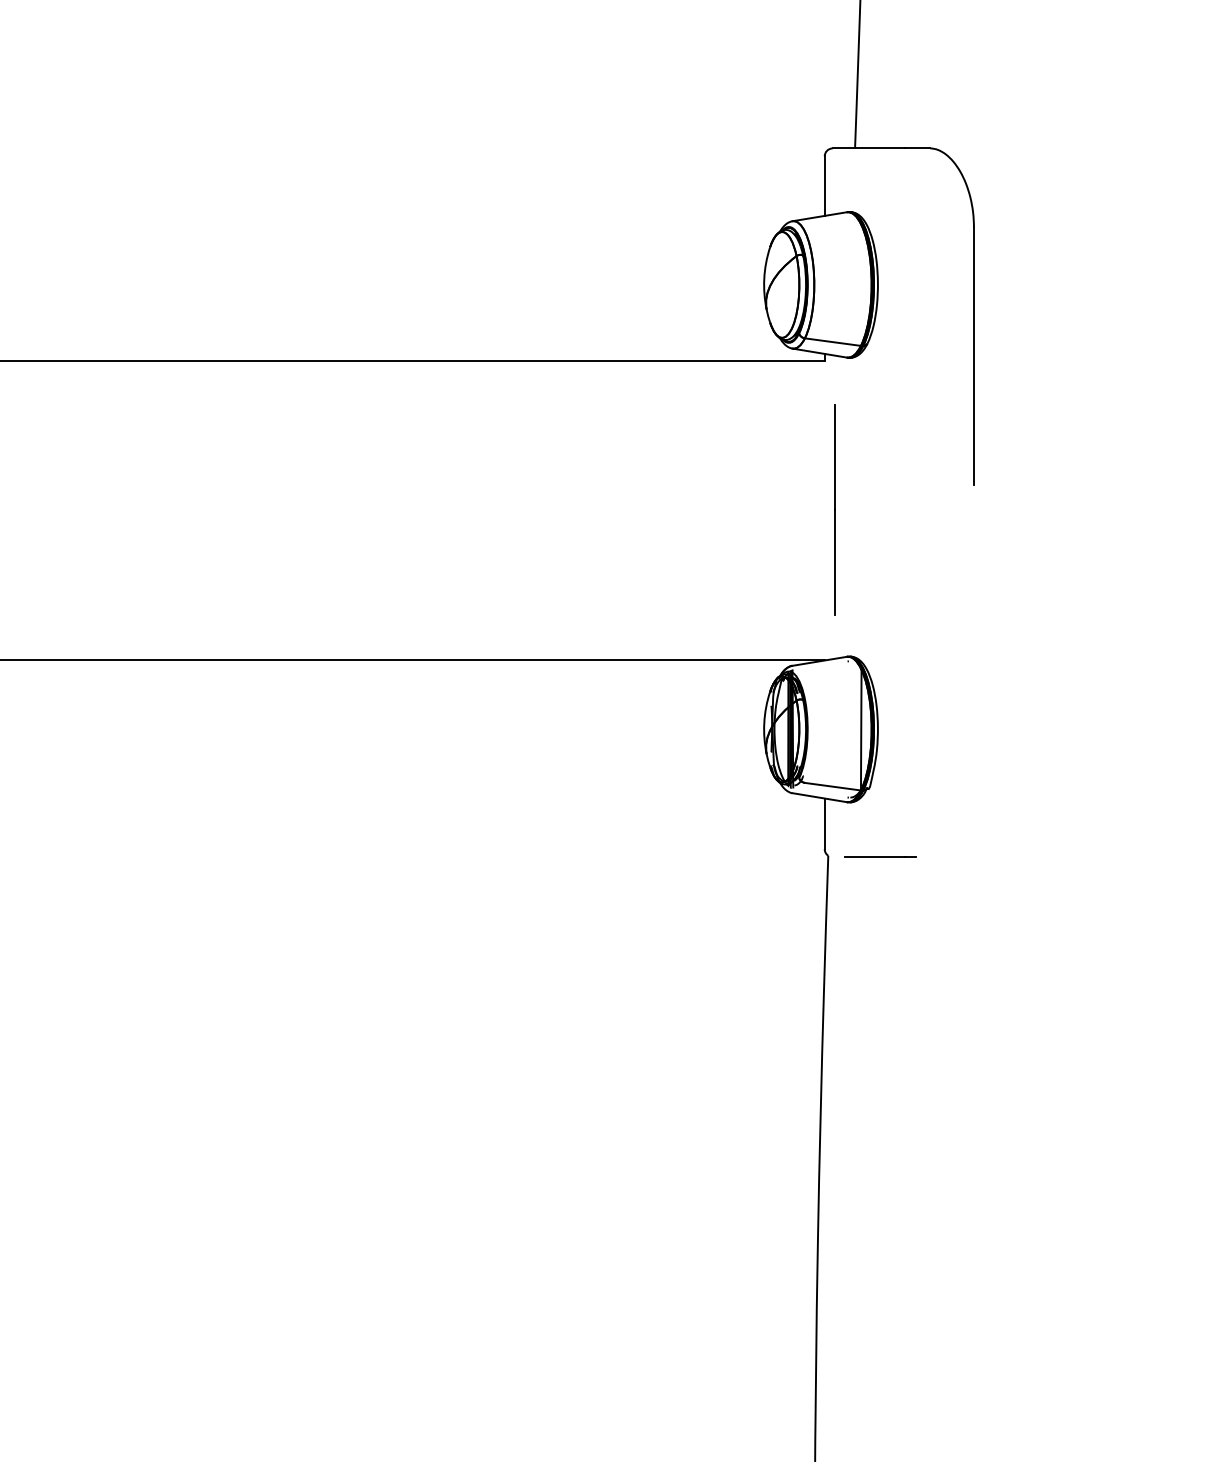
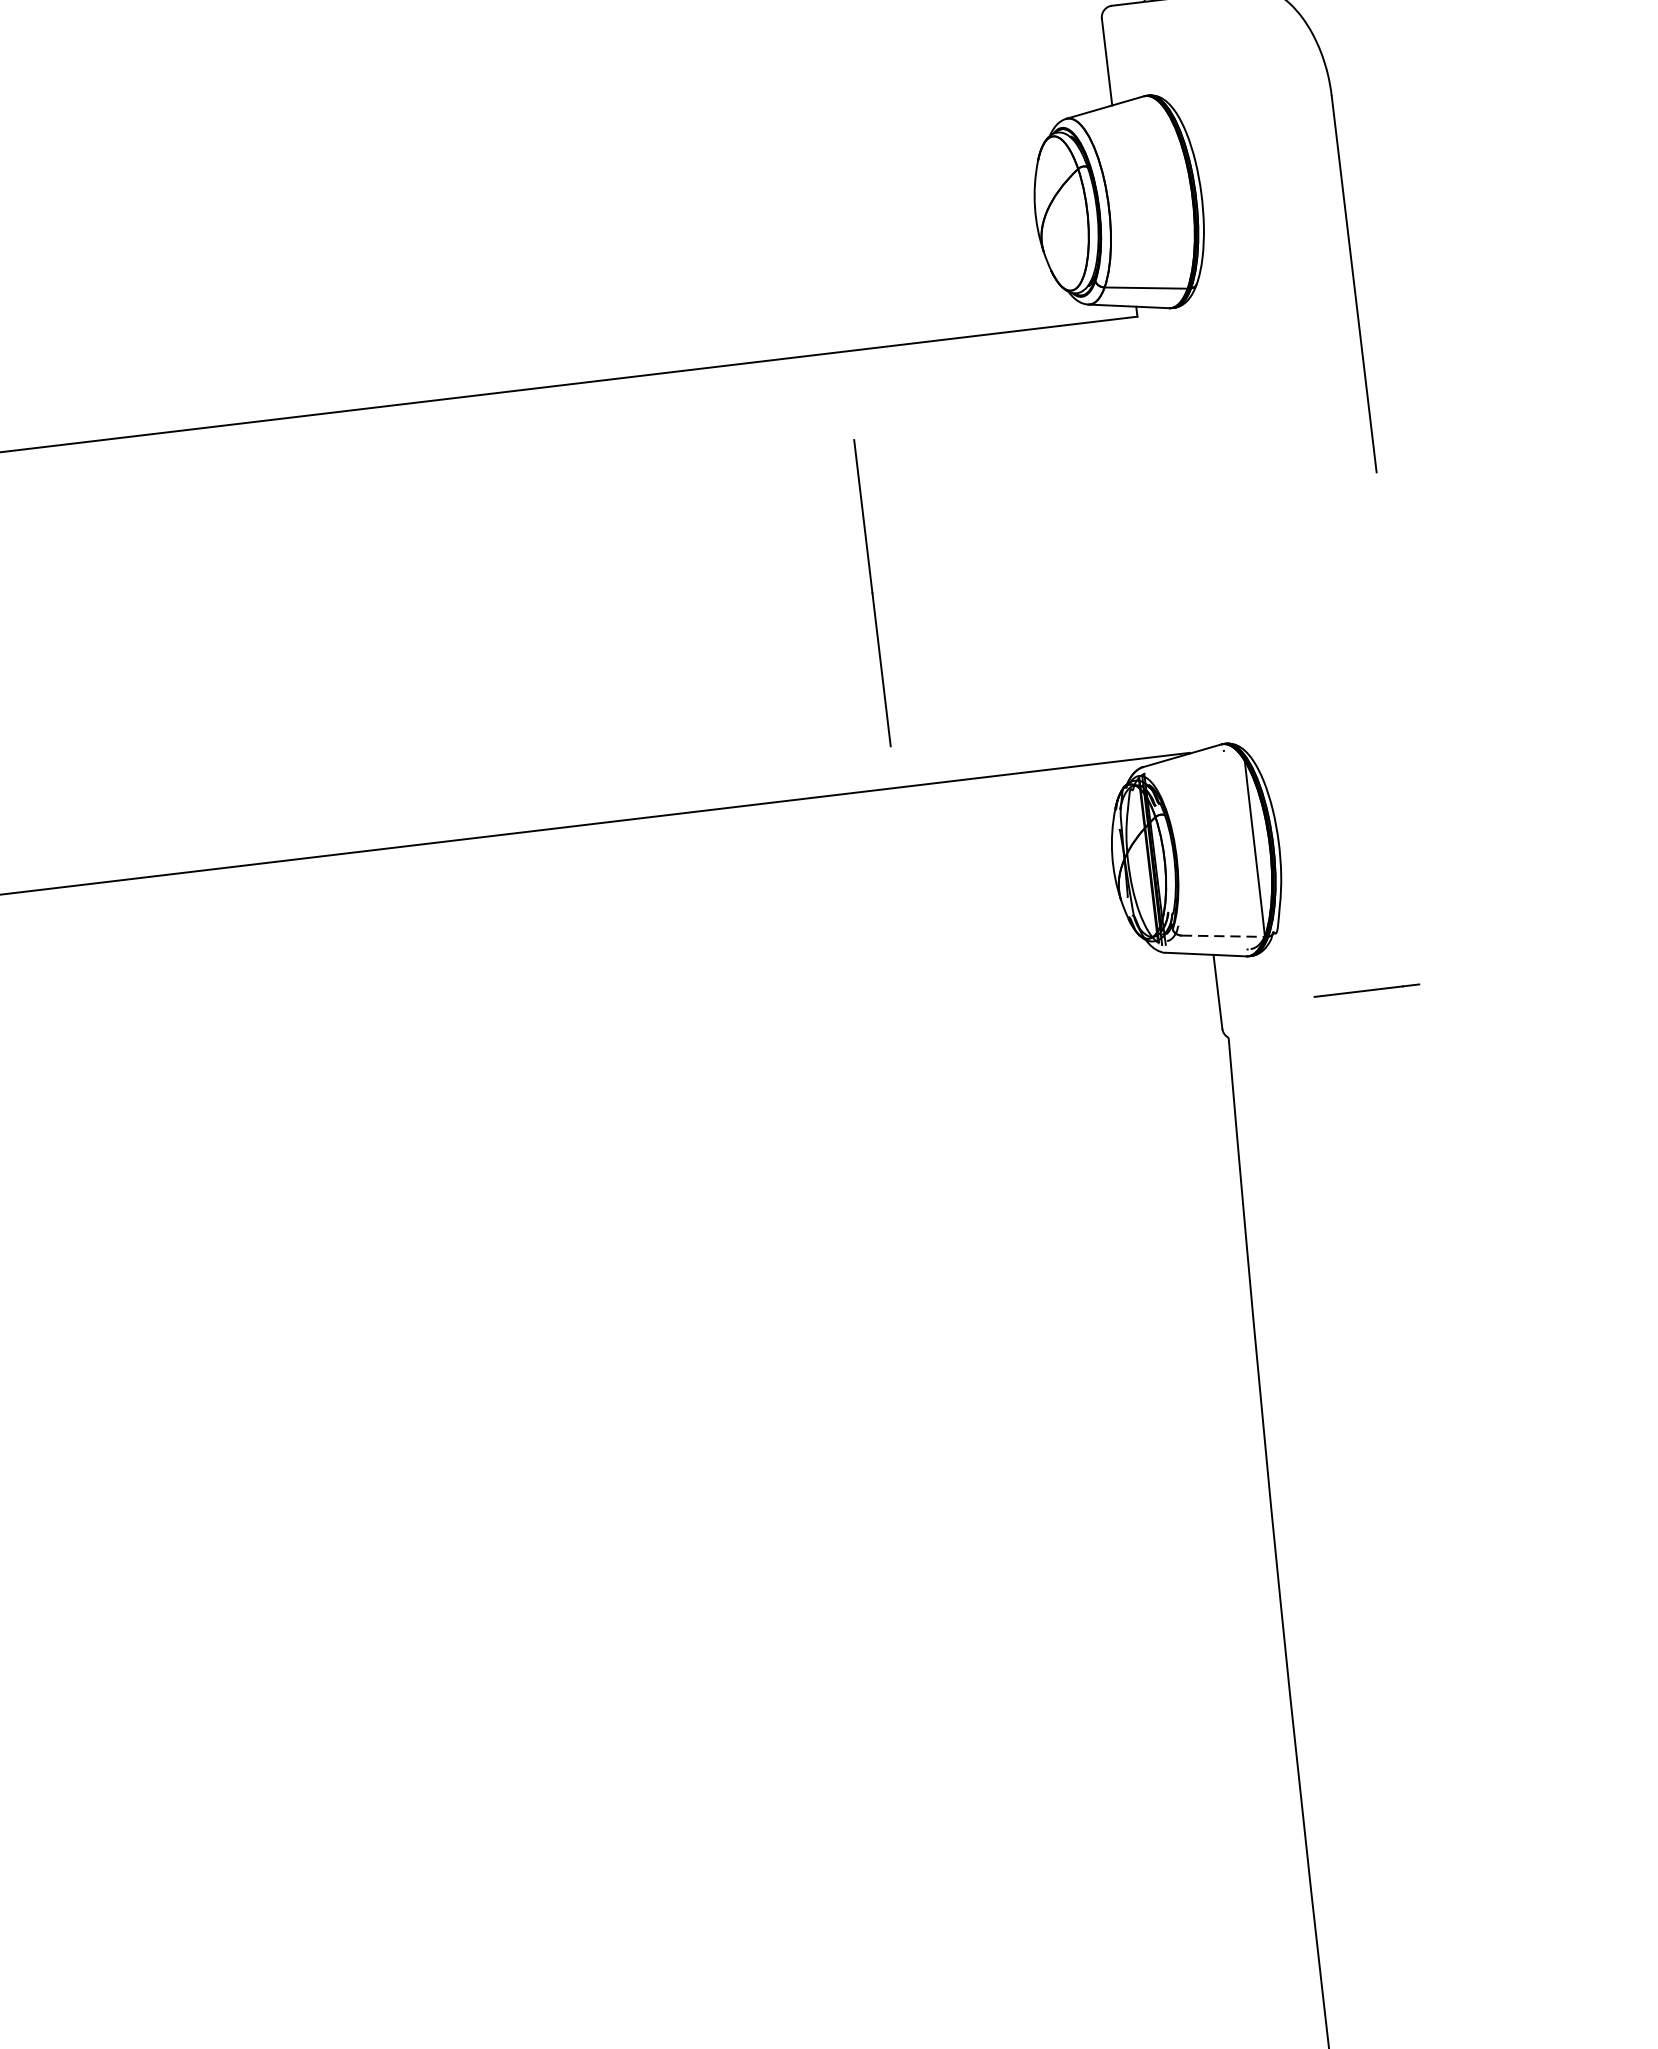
line: (834, 509) -> (871, 592), moved
line: (833, 786) -> (1224, 935), solid -> dashed
line: (880, 856) -> (1366, 989), moved

